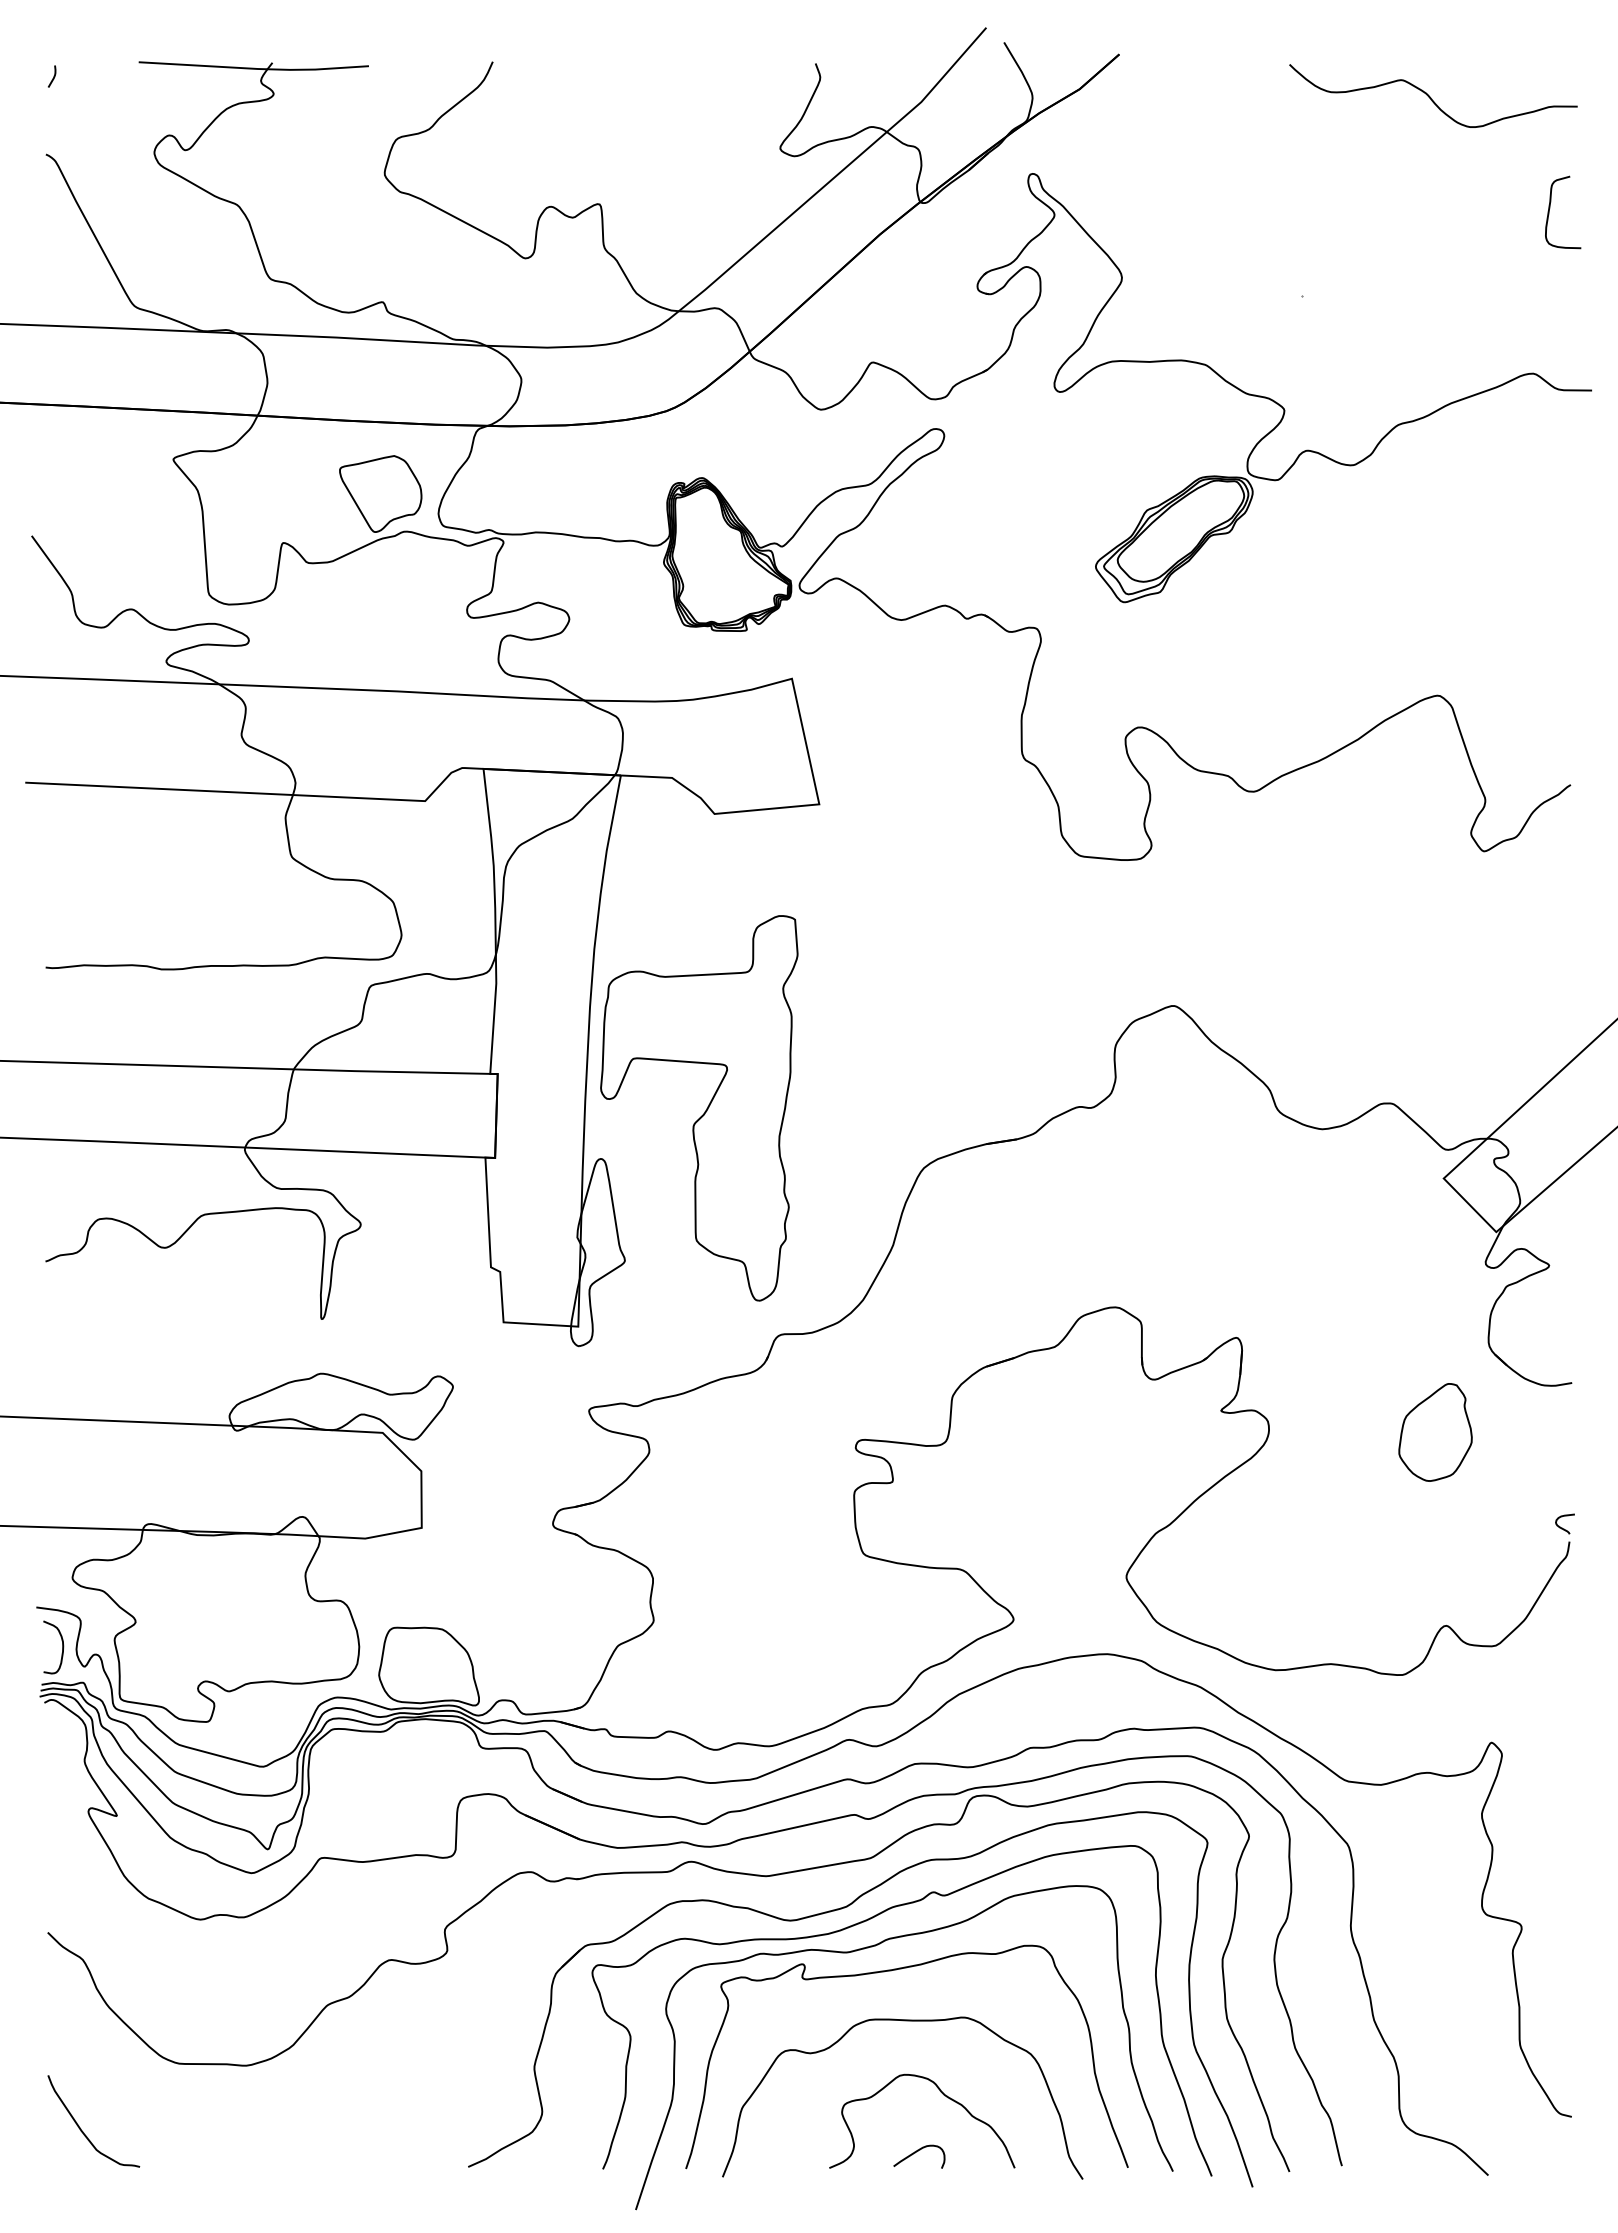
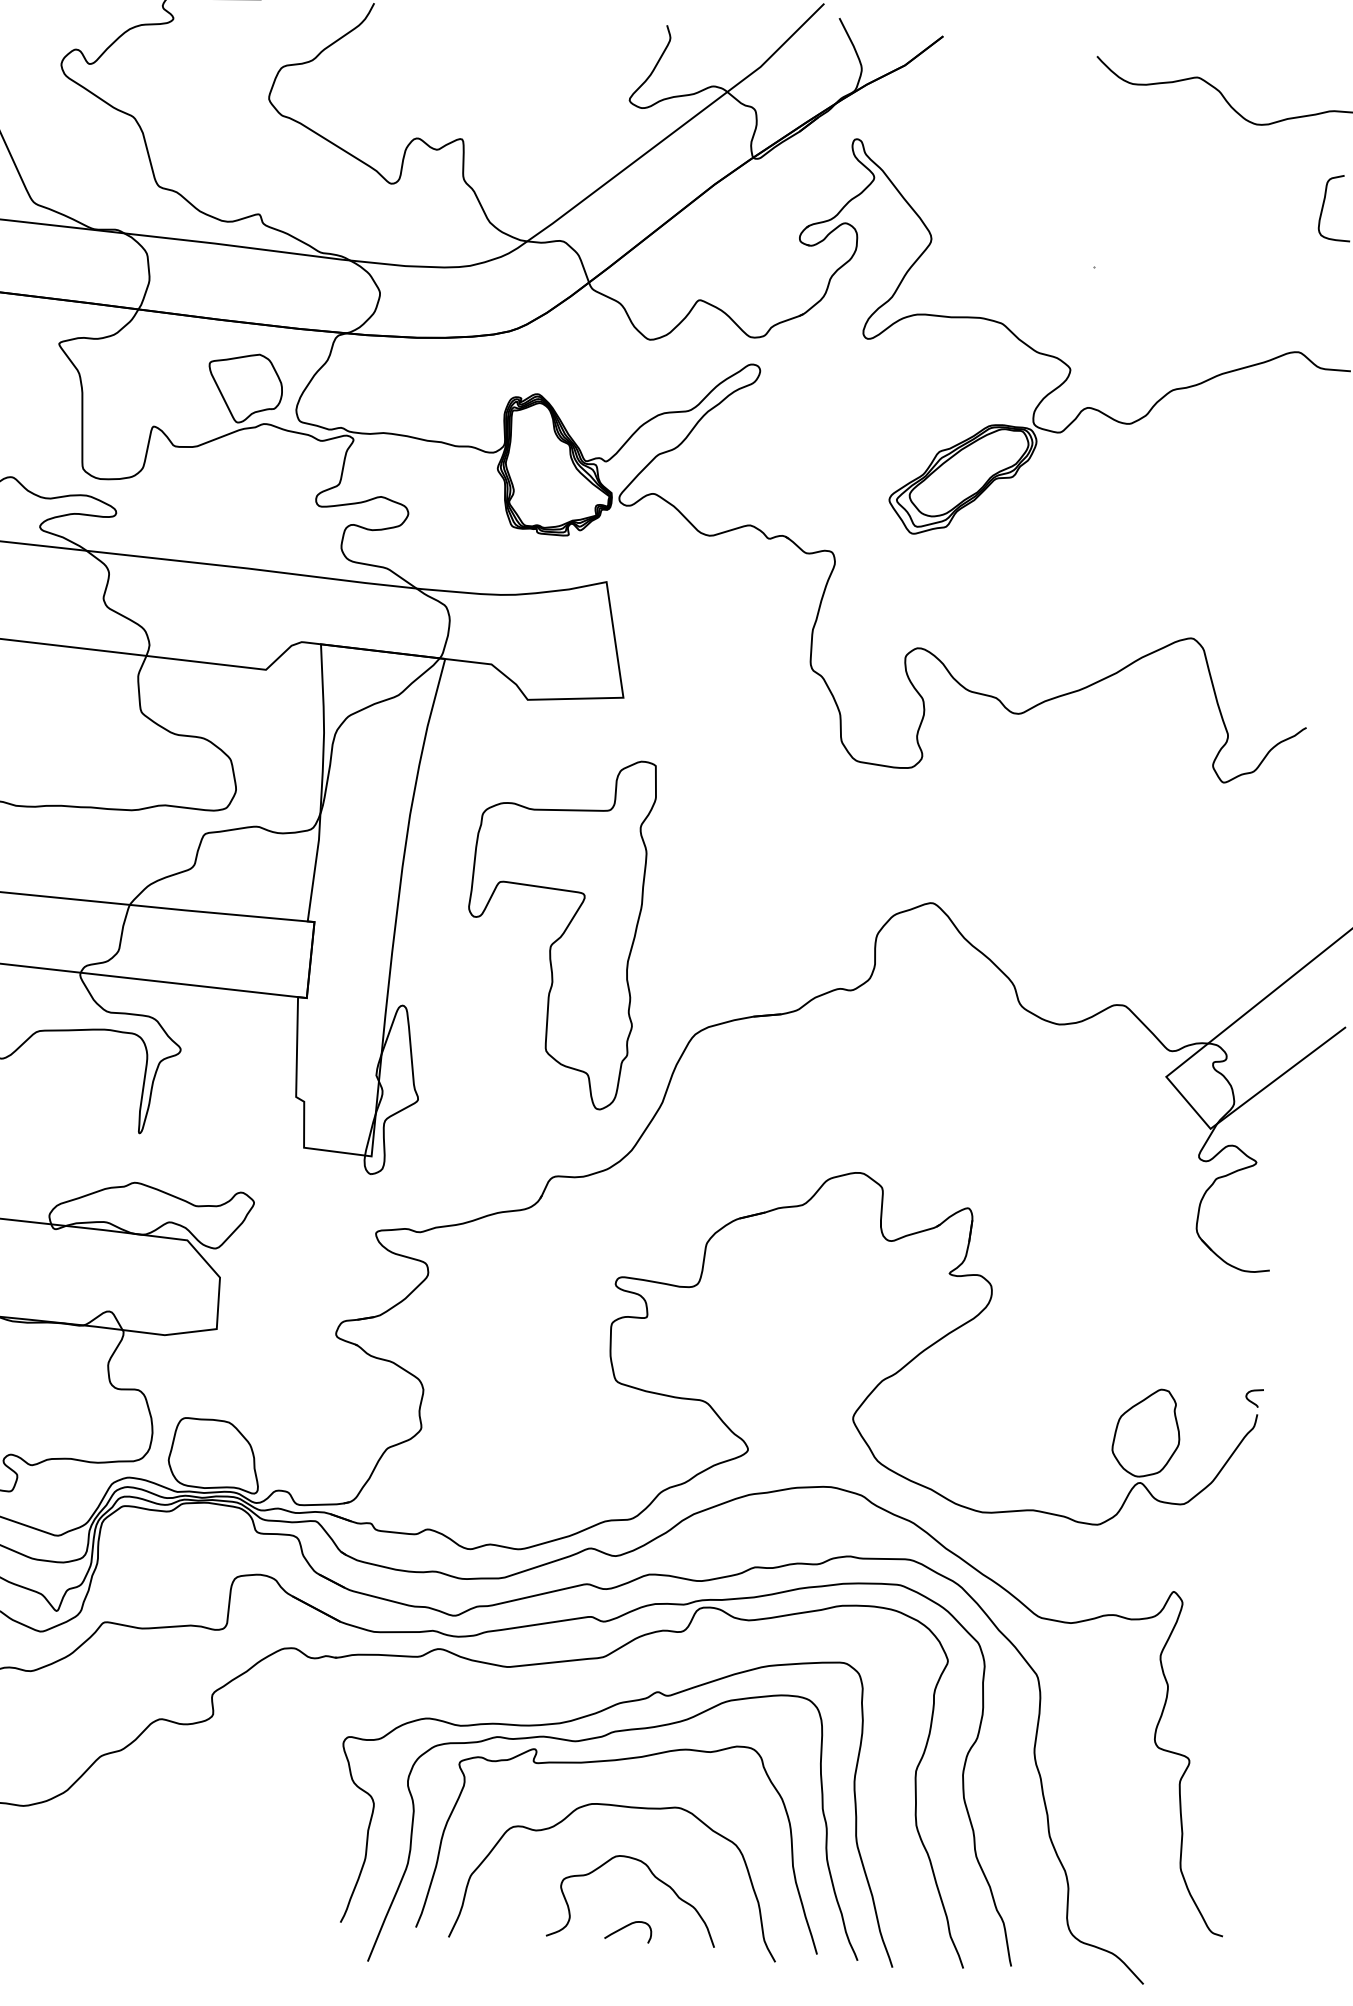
part: (699, 1108) -> (557, 931), moved
part: (1435, 1432) -> (1146, 1432), moved
part: (838, 1910) -> (570, 1702), removed

